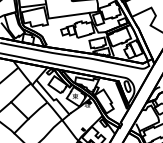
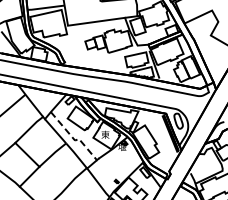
line: (53, 99) -> (74, 139), solid -> dashed

